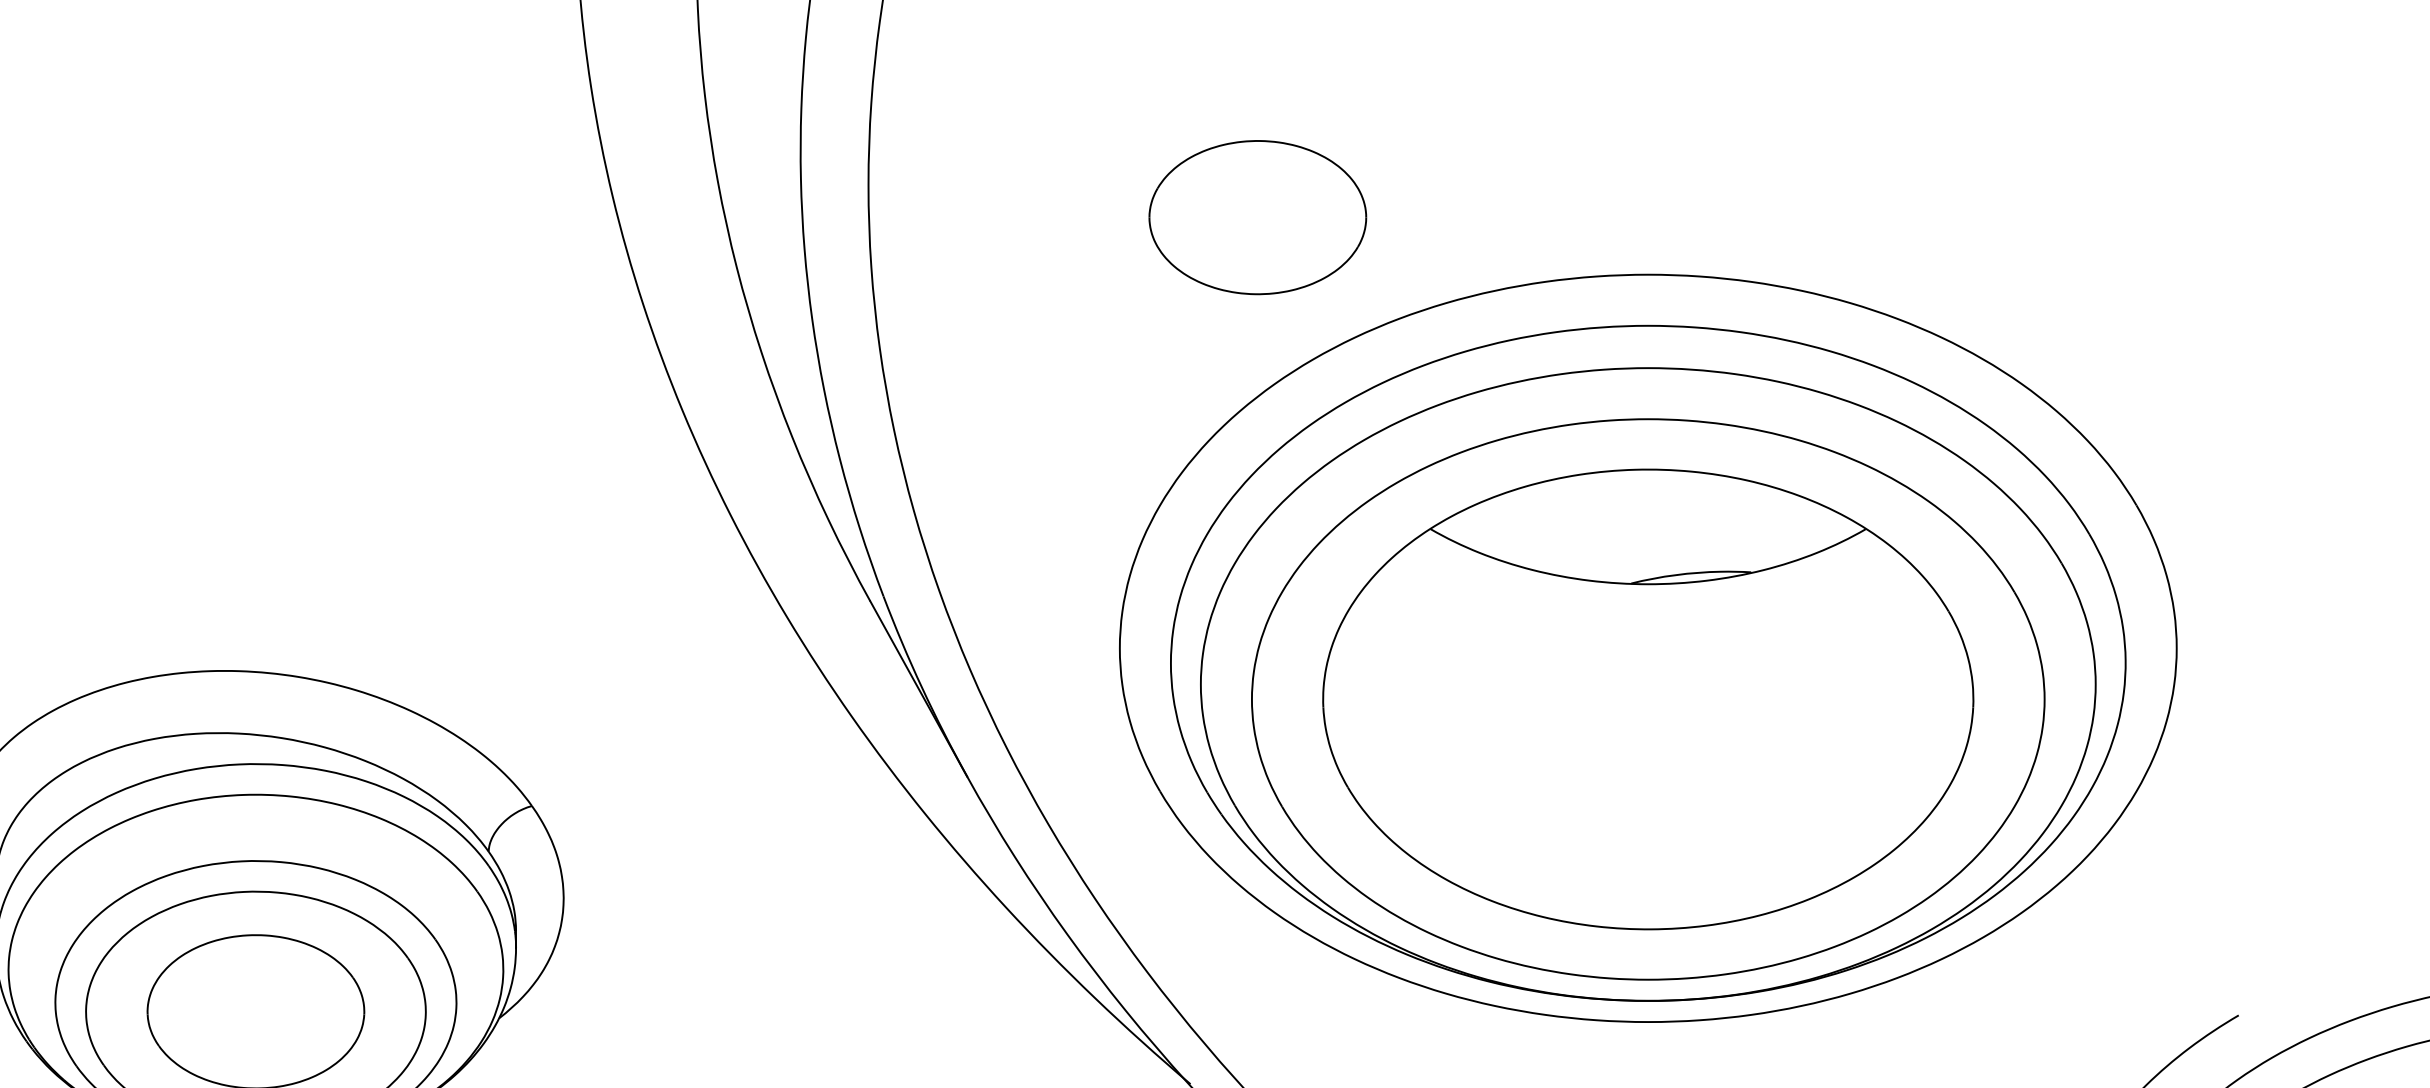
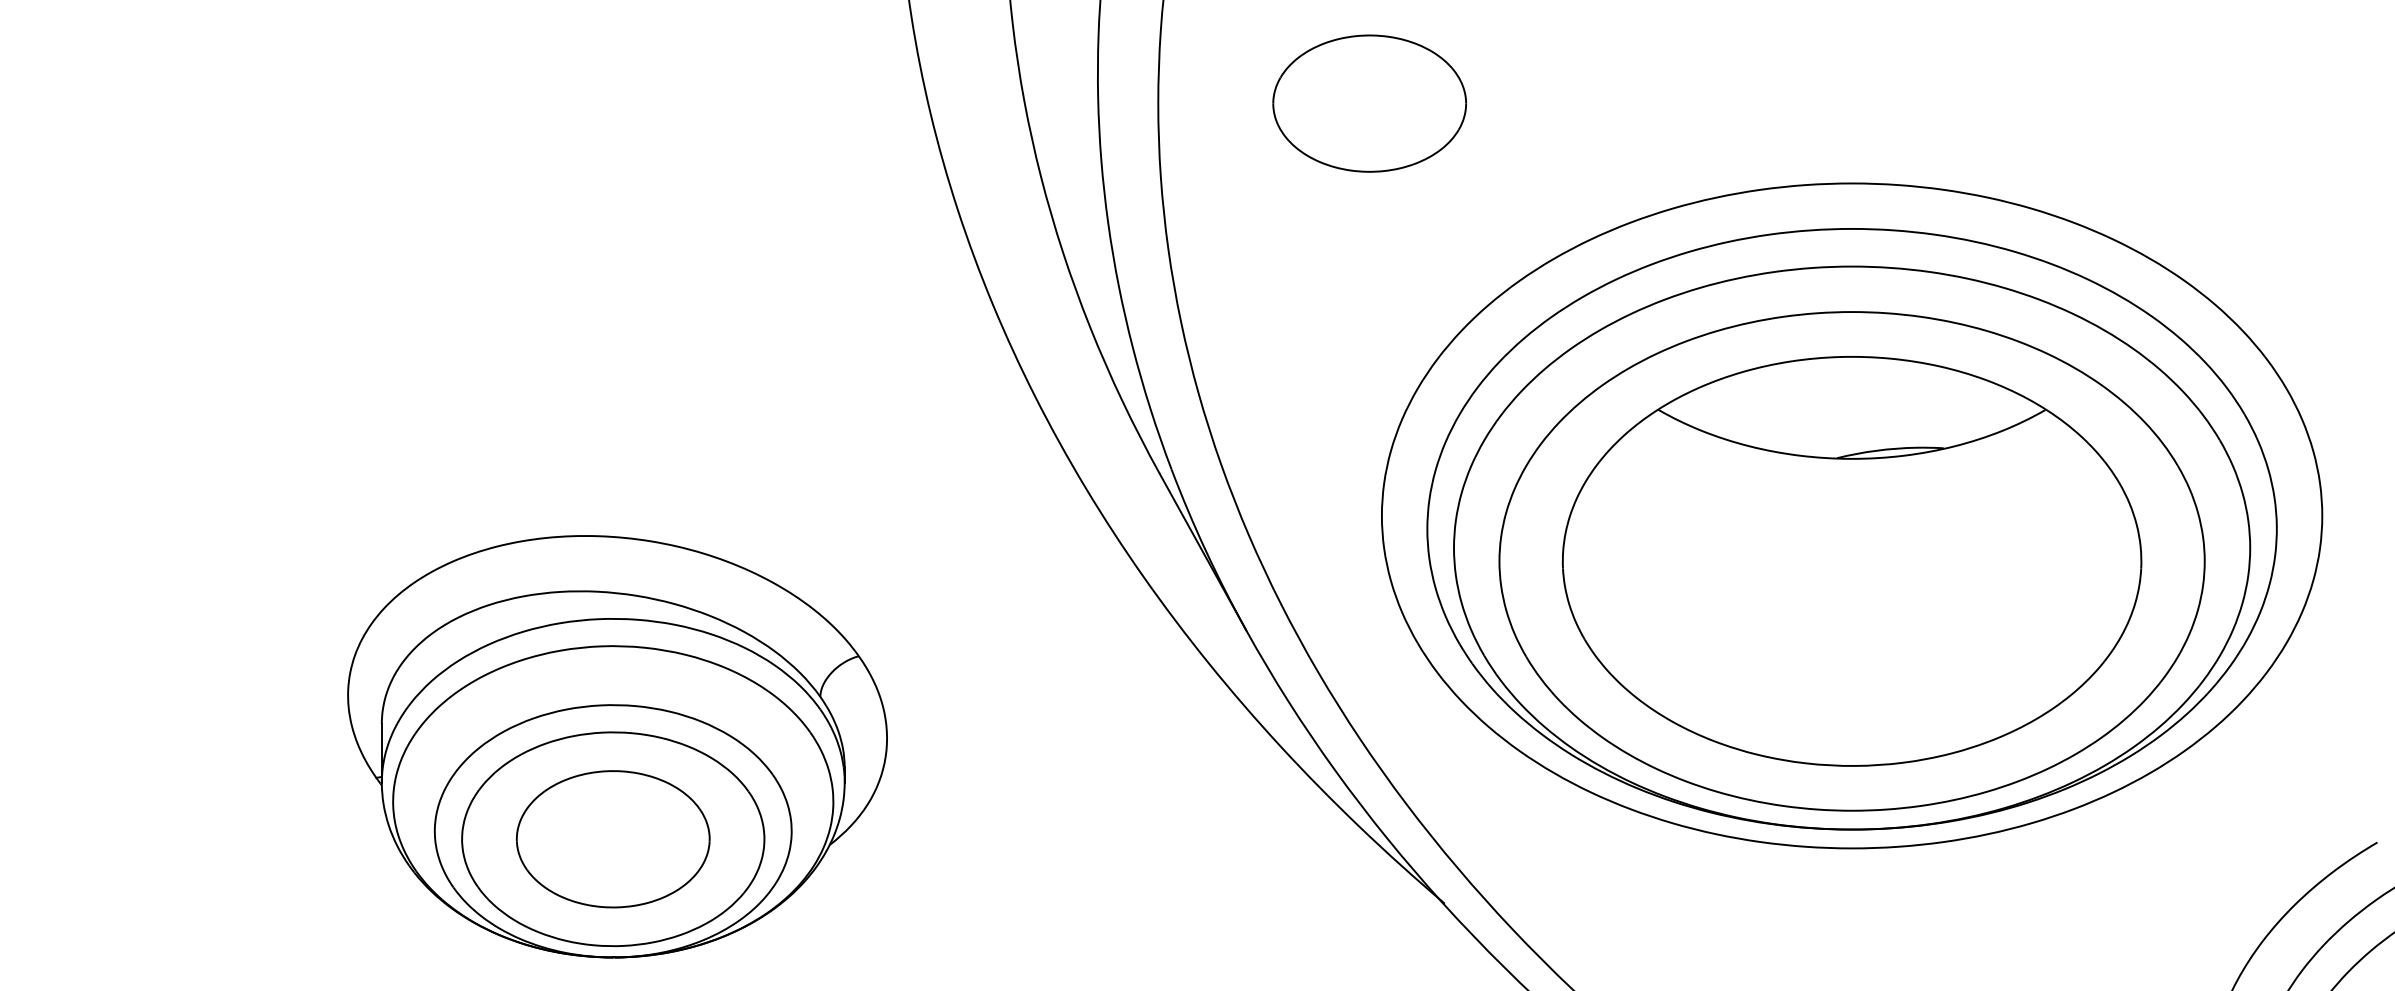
part: (1257, 217) -> (1369, 103), moved

